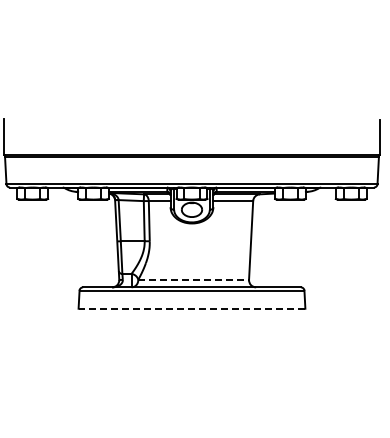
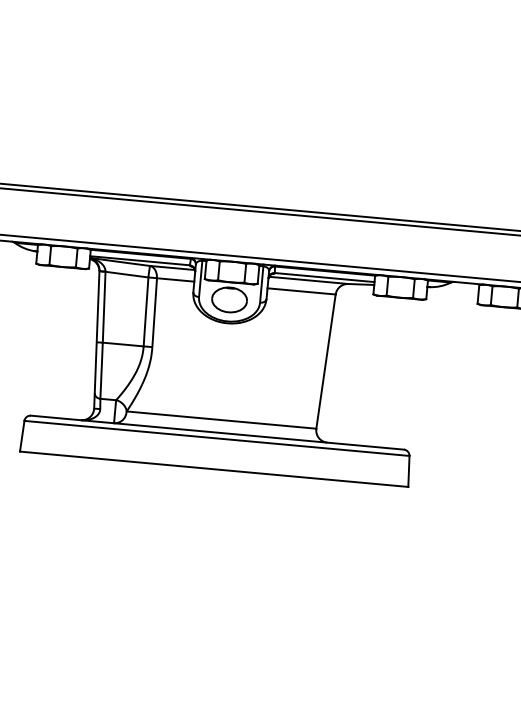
line: (194, 279) -> (223, 419), dashed -> solid
line: (191, 308) -> (213, 468), dashed -> solid

